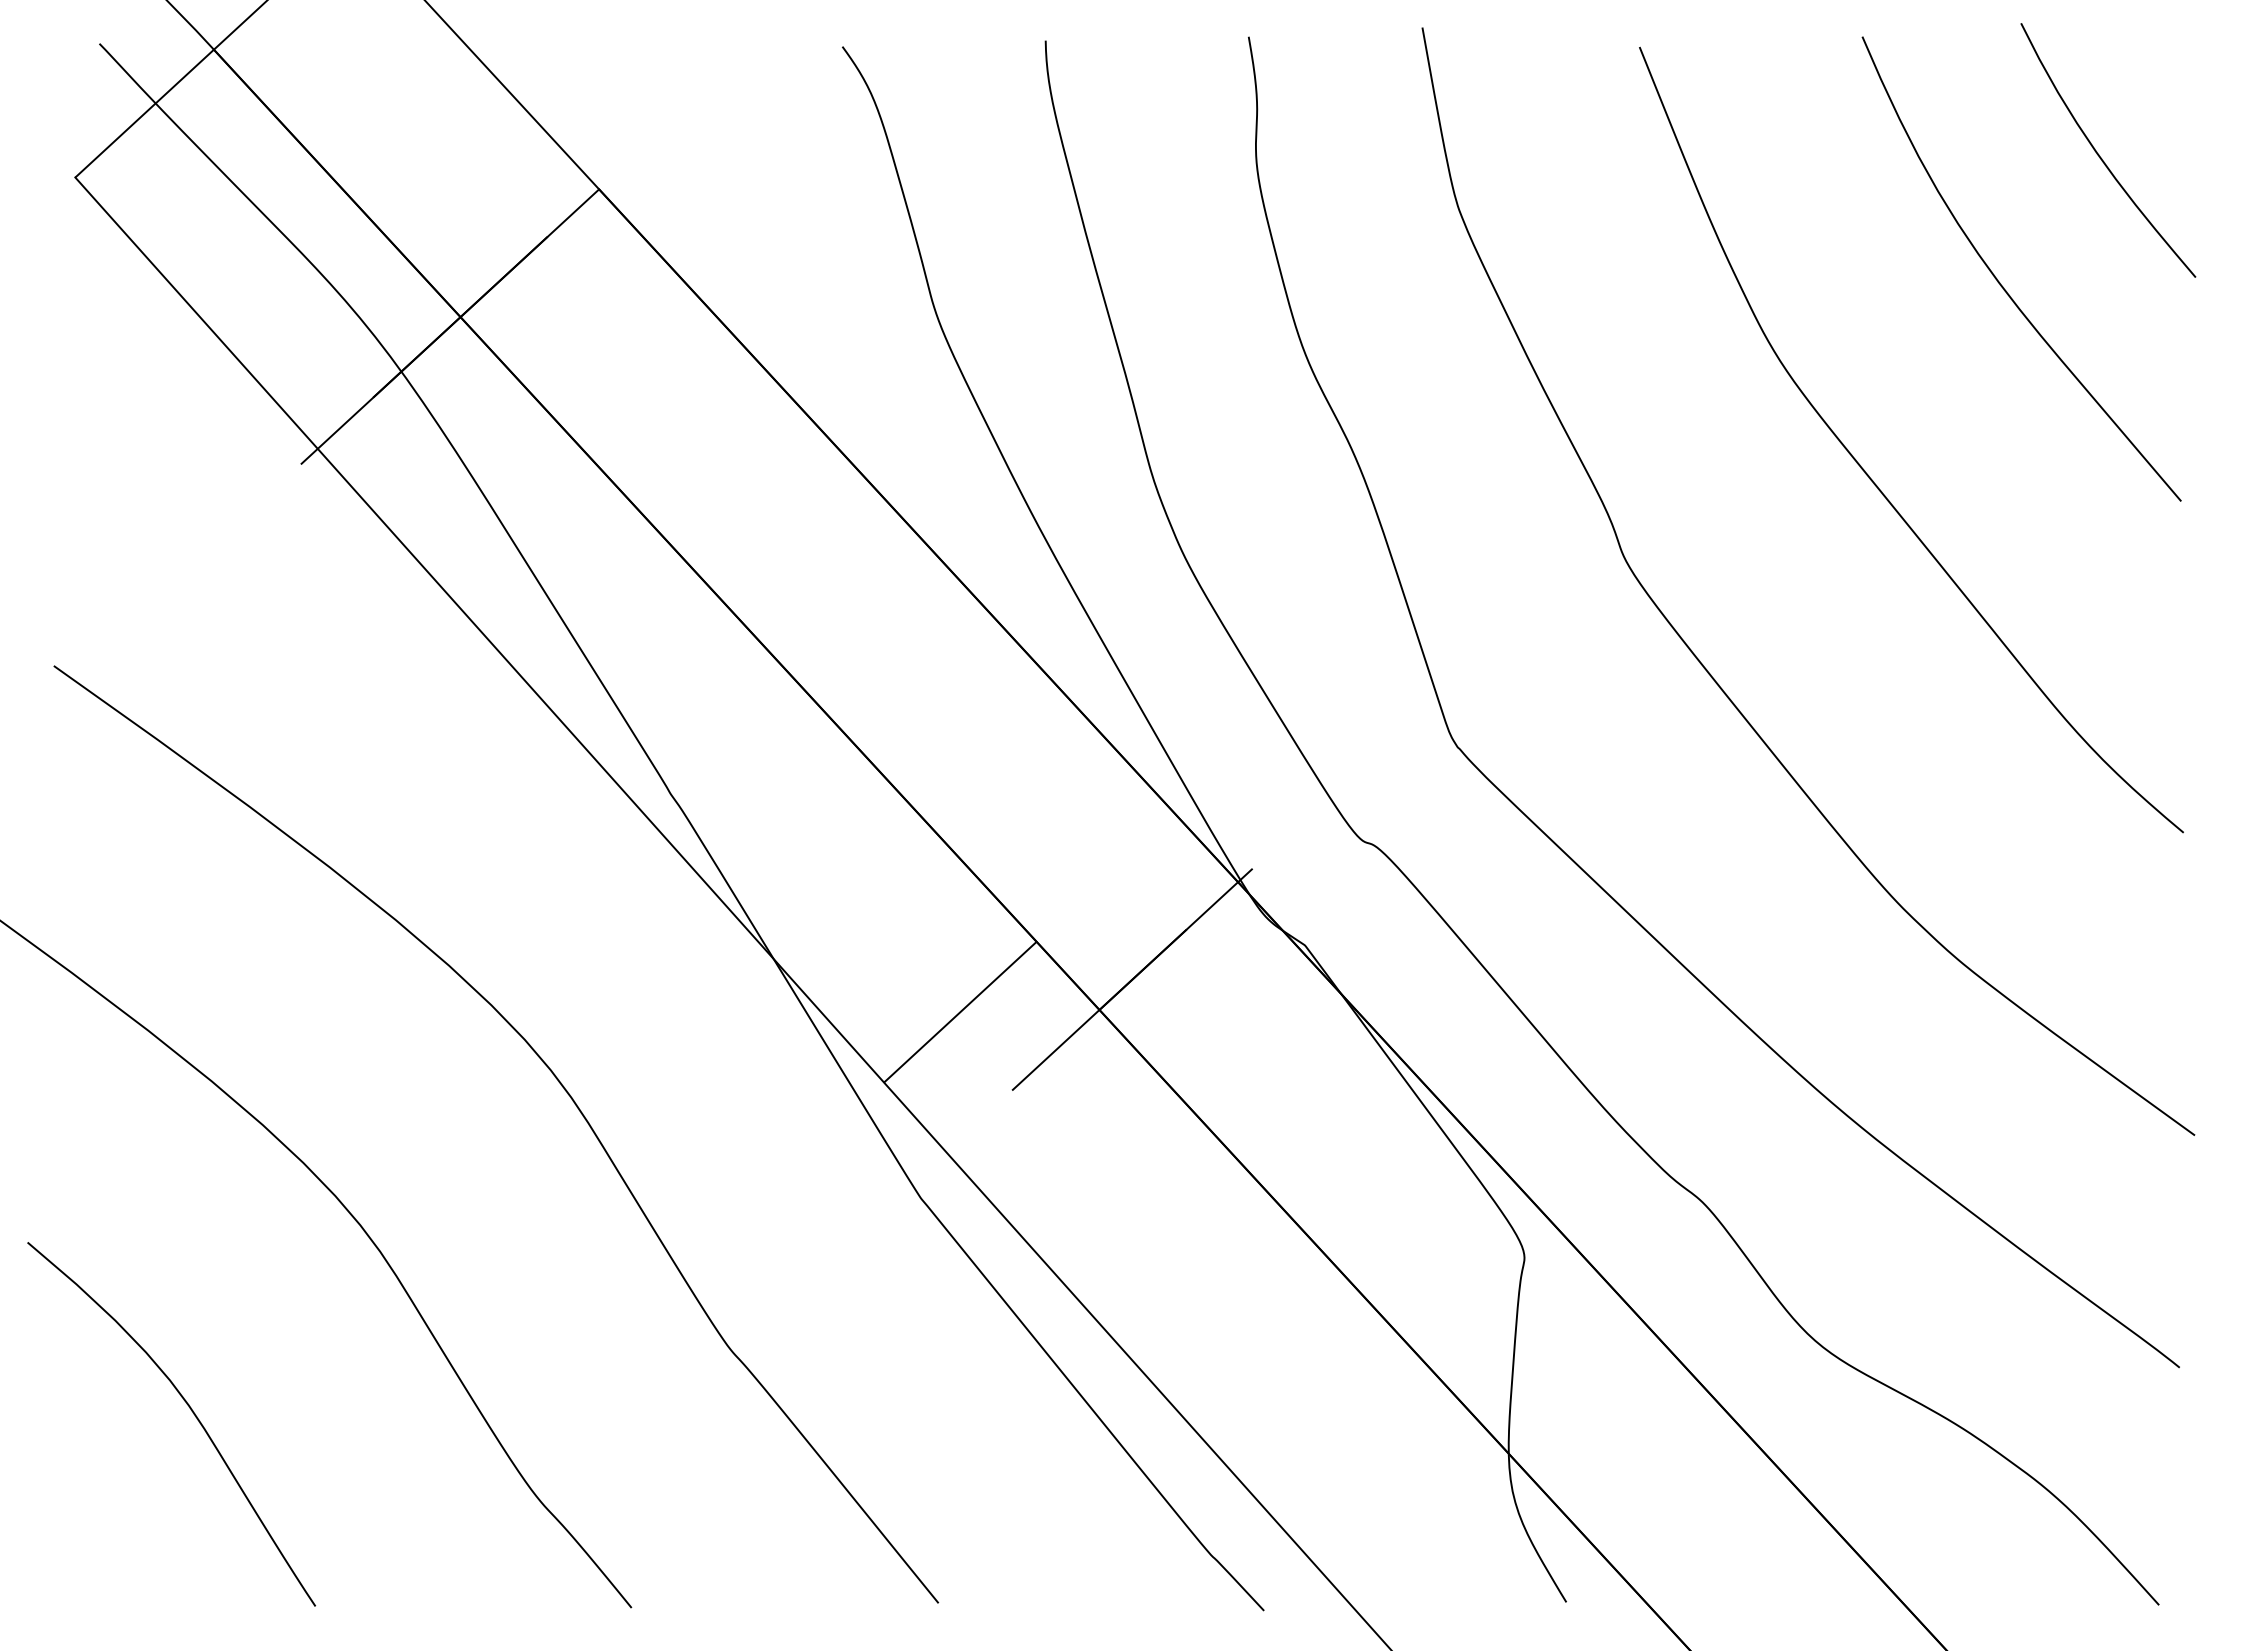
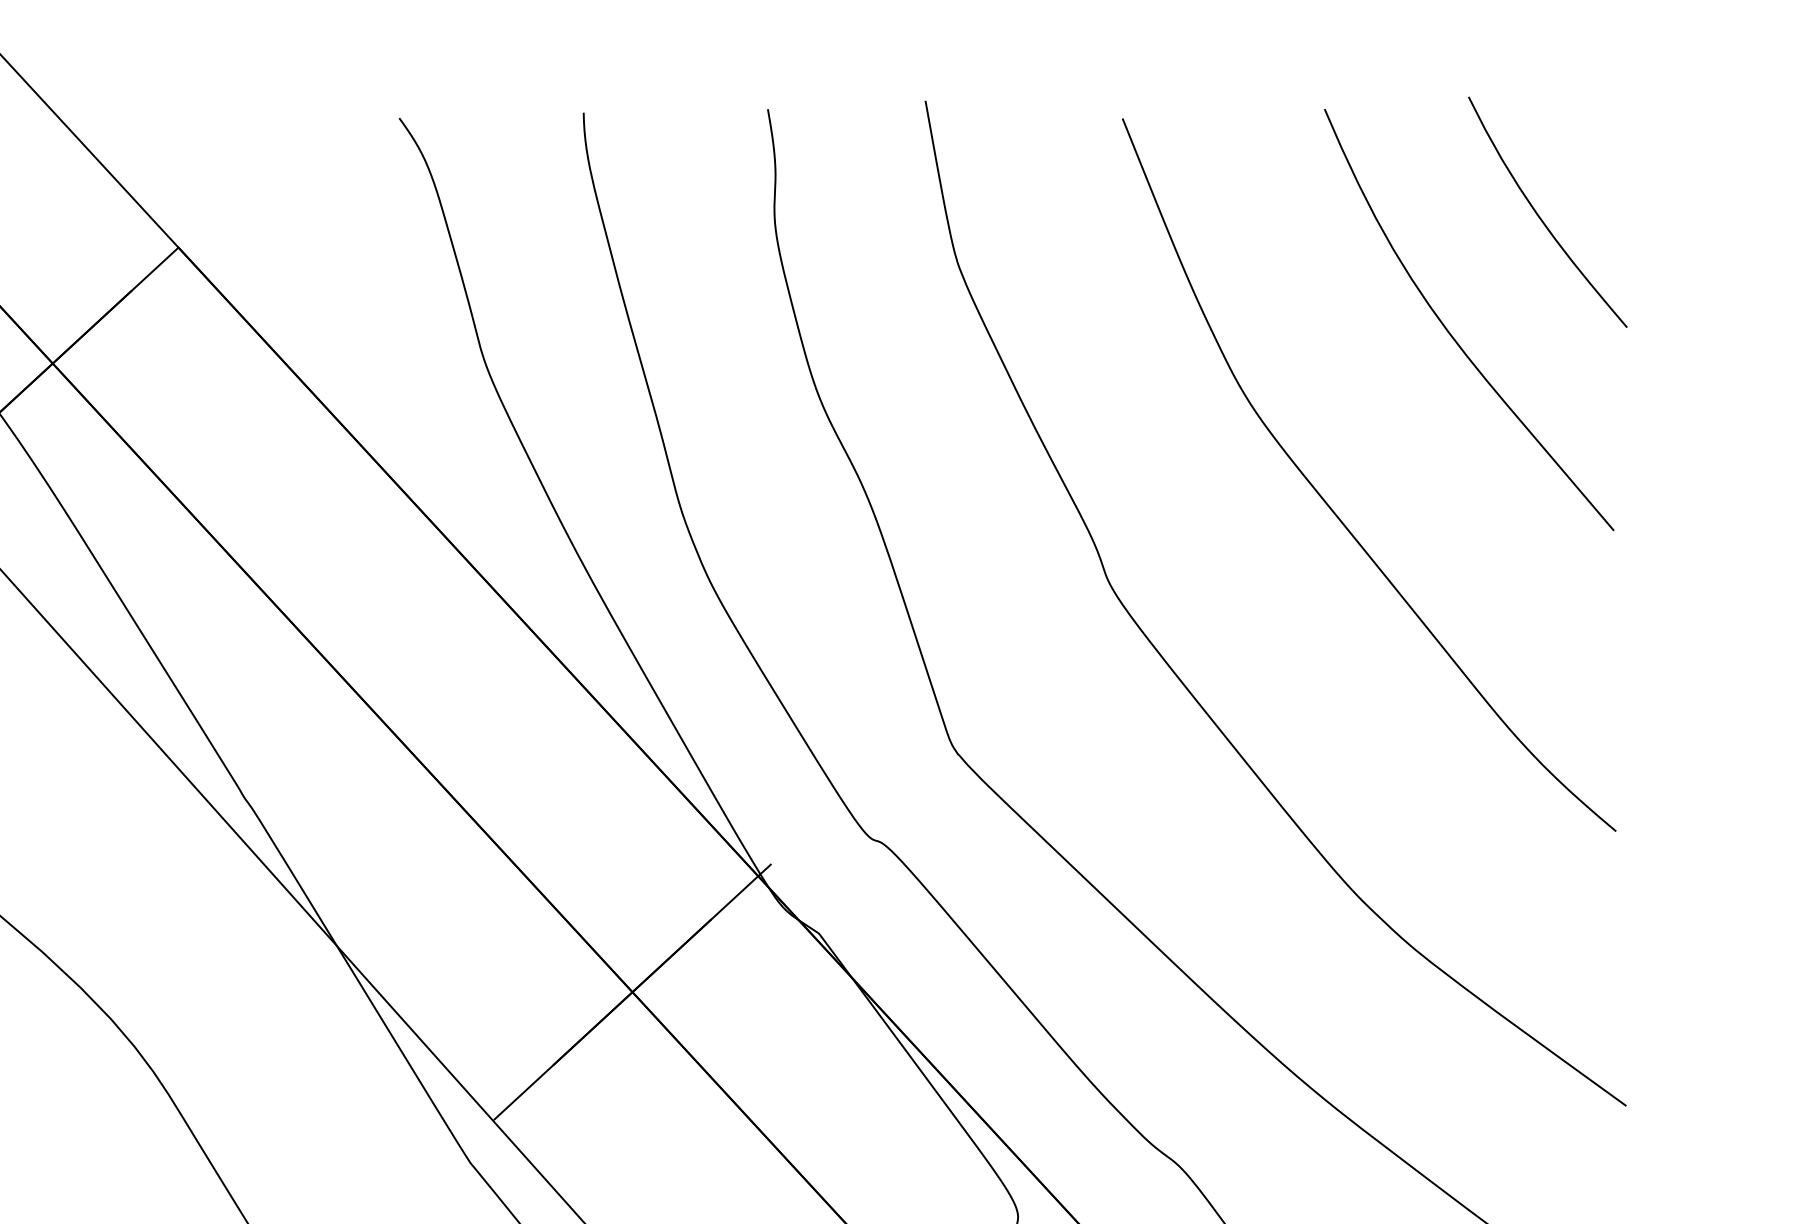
line: (960, 1011) -> (563, 1055), moved

